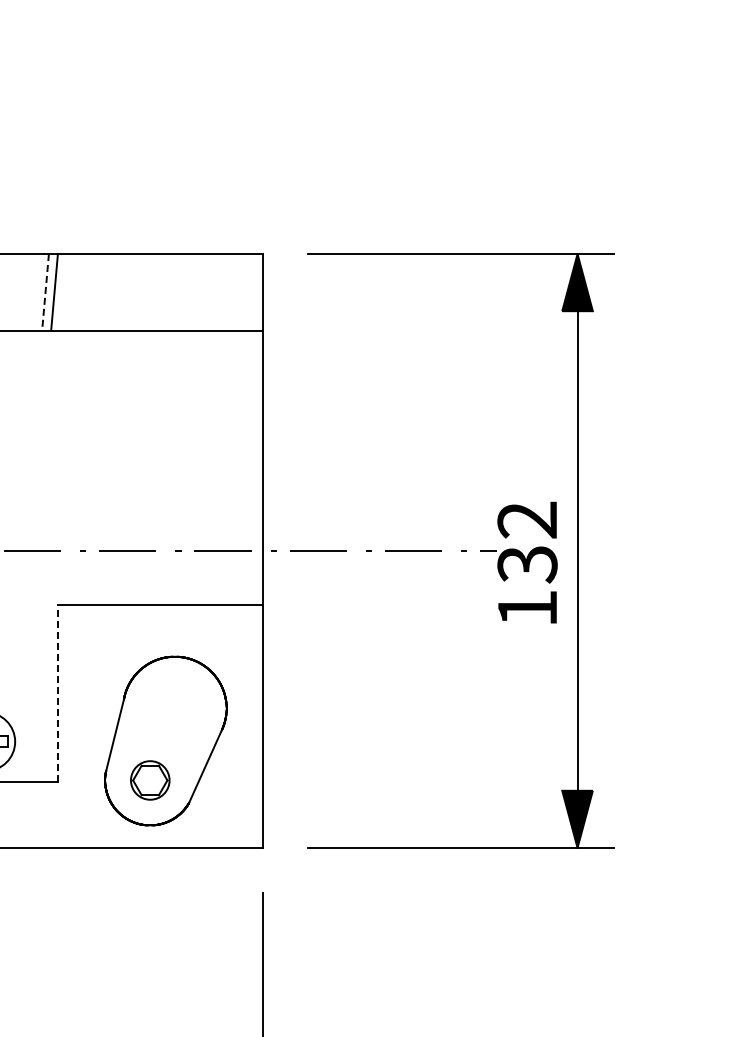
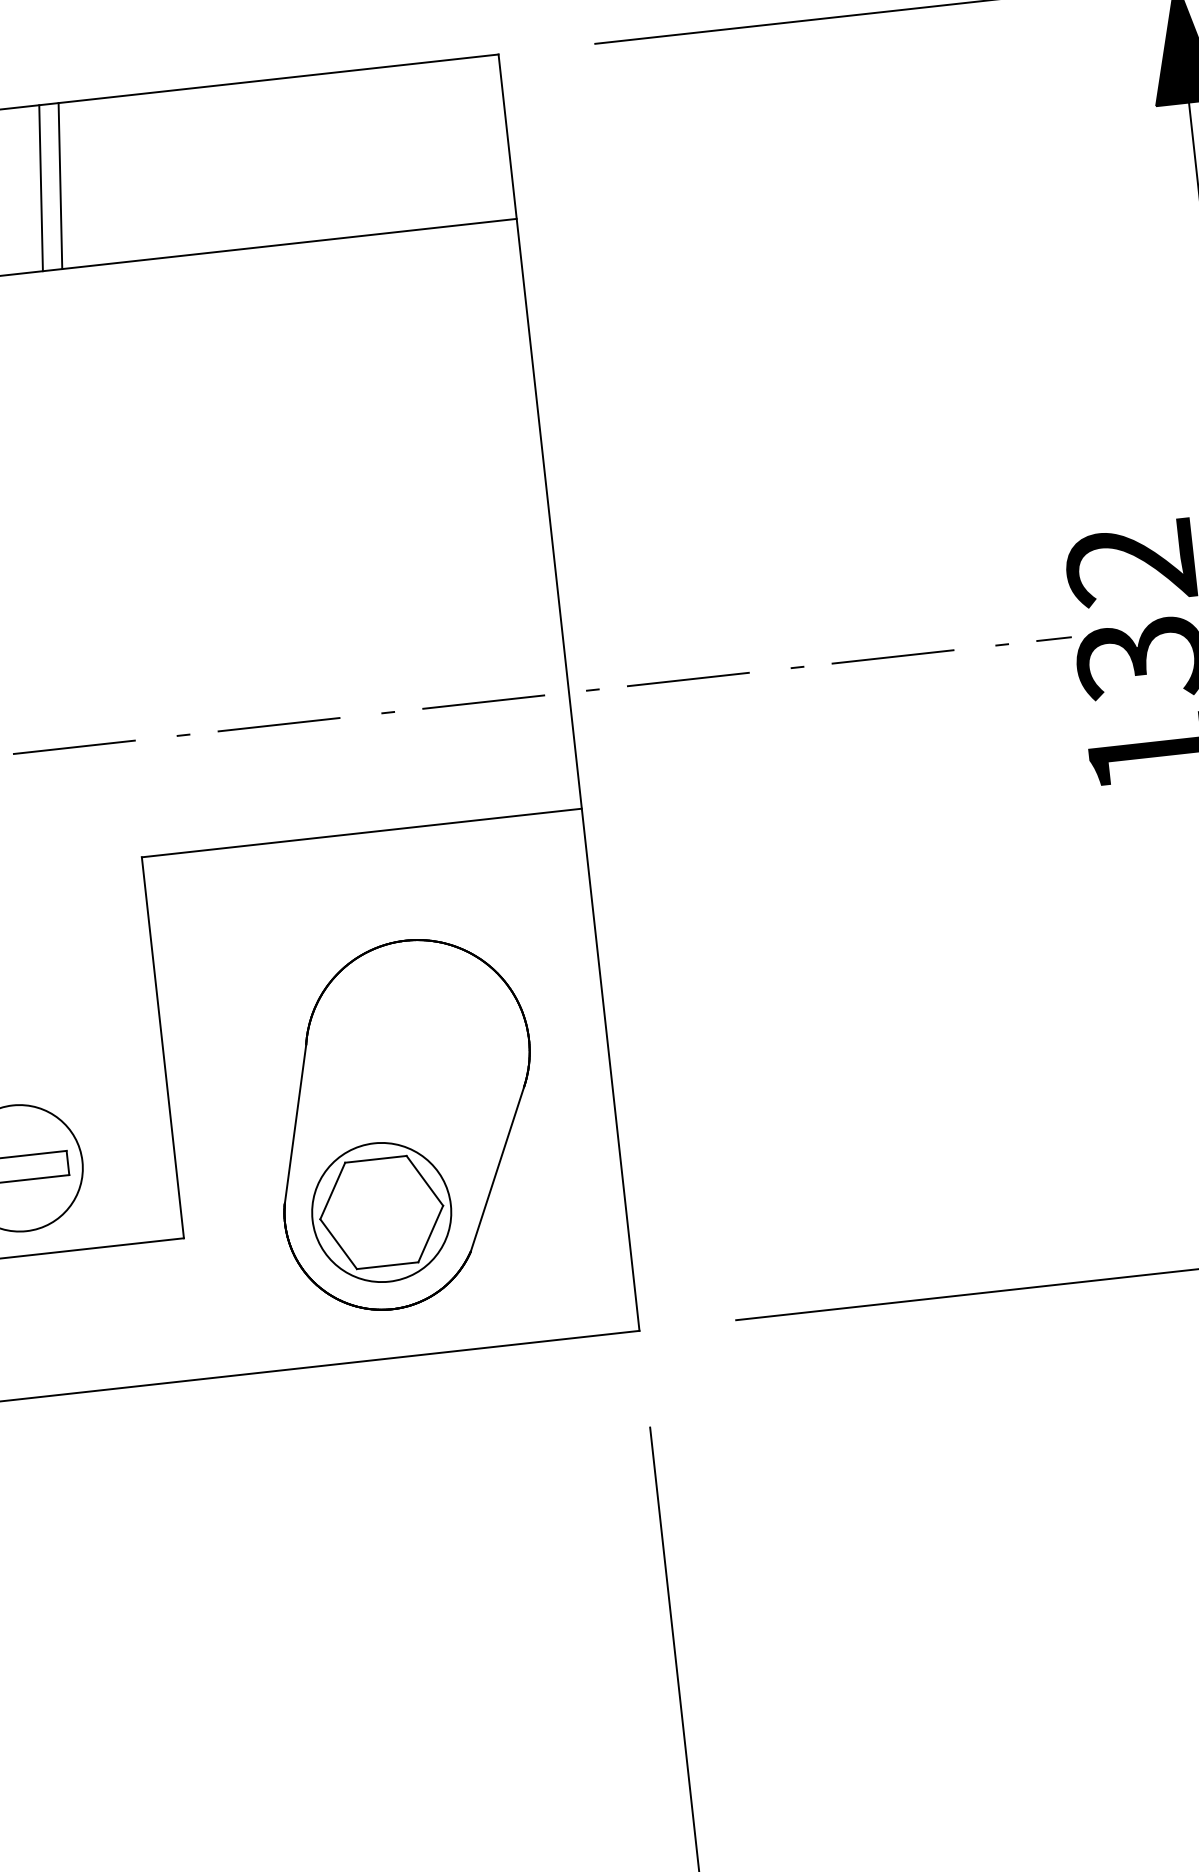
line: (45, 292) -> (41, 188), dashed -> solid
line: (57, 693) -> (161, 1047), dashed -> solid
part: (150, 780) -> (382, 1212), size x1.67

